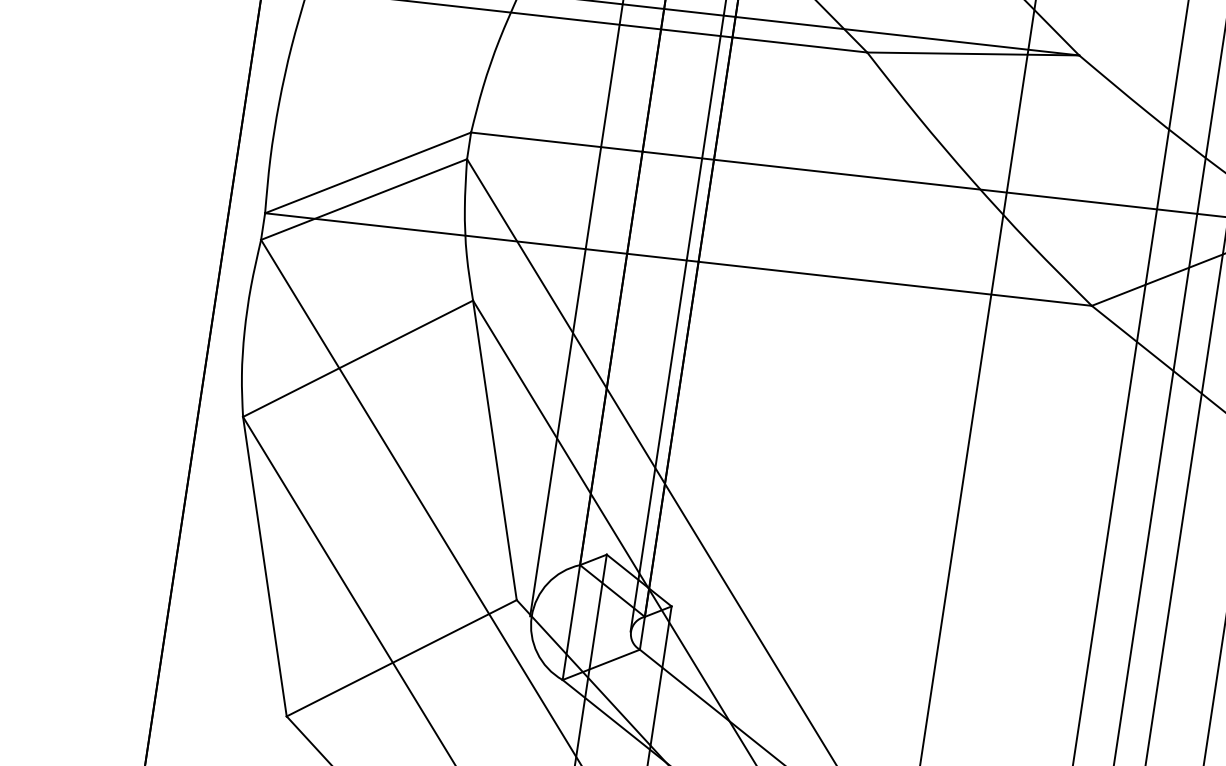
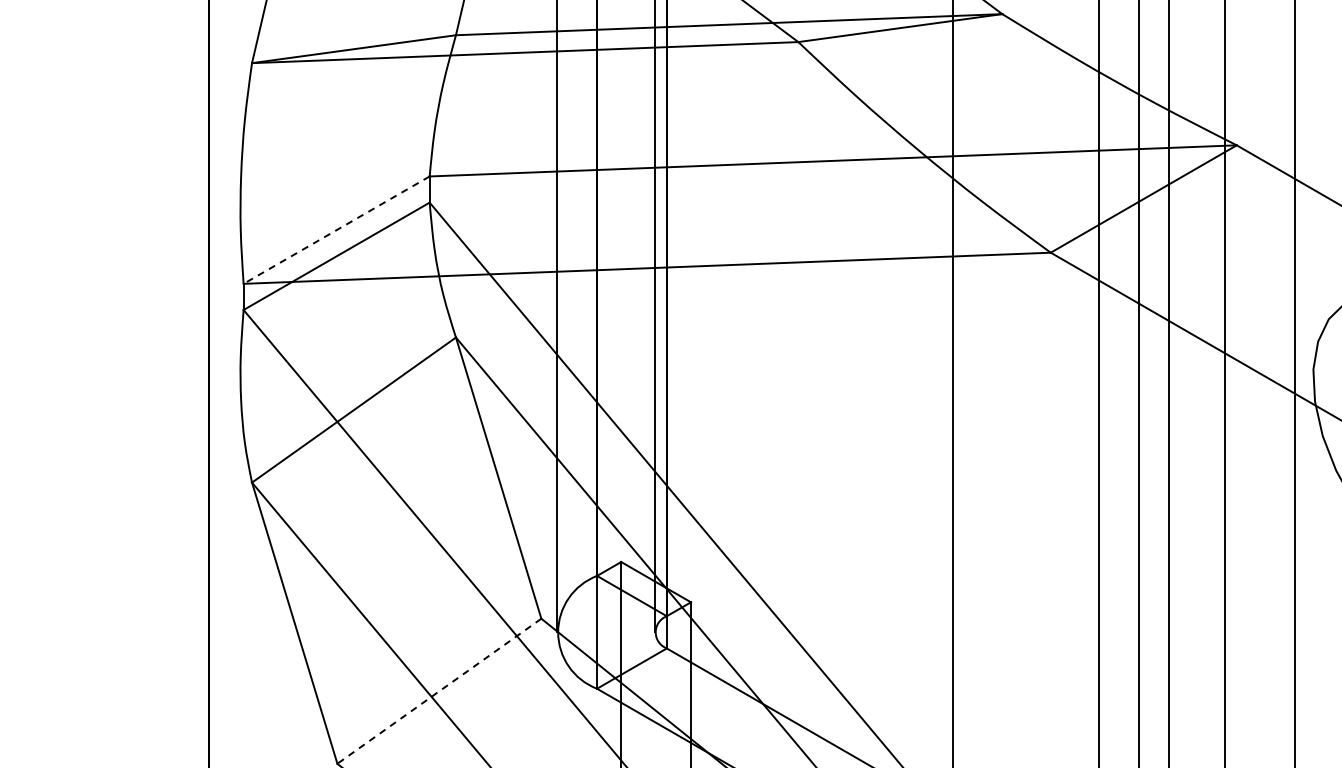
line: (367, 173) -> (336, 230), solid -> dashed
line: (401, 658) -> (439, 691), solid -> dashed

